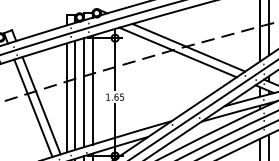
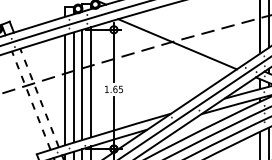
line: (188, 47) -> (188, 39), removed
line: (41, 105) -> (39, 97), solid -> dashed
line: (33, 107) -> (31, 99), solid -> dashed

